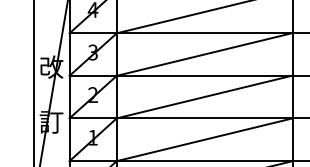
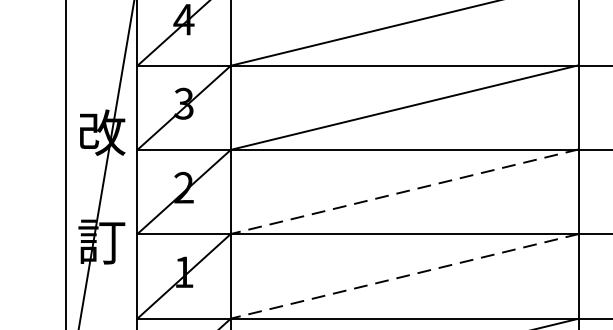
line: (204, 96) -> (404, 190), solid -> dashed
line: (204, 139) -> (404, 275), solid -> dashed

